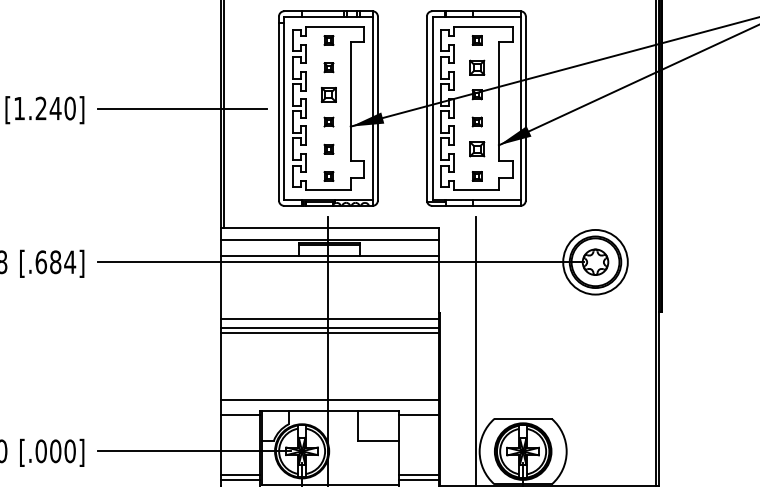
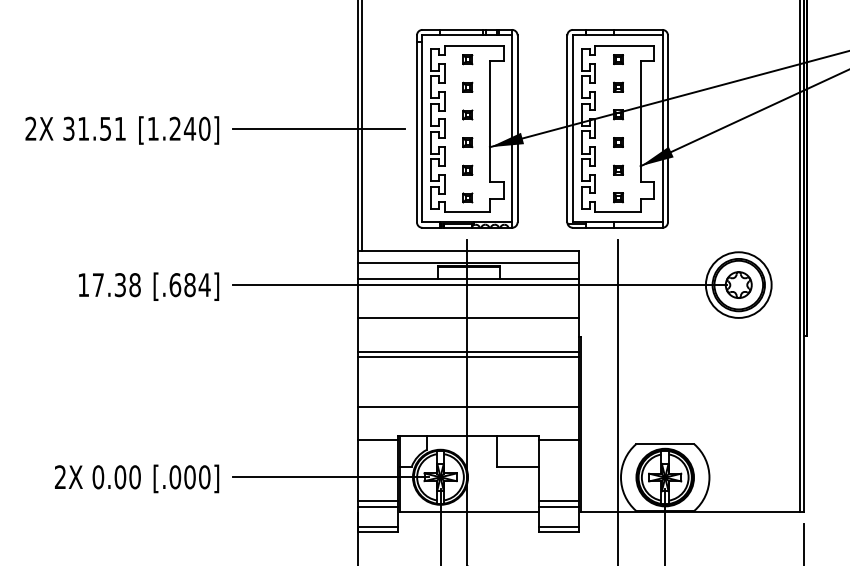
part: (477, 66) -> (618, 86), size x0.62
part: (328, 94) -> (467, 114), size x0.62
part: (477, 148) -> (618, 169), size x0.62
line: (329, 319) -> (468, 318), moved
line: (329, 400) -> (468, 406), moved

